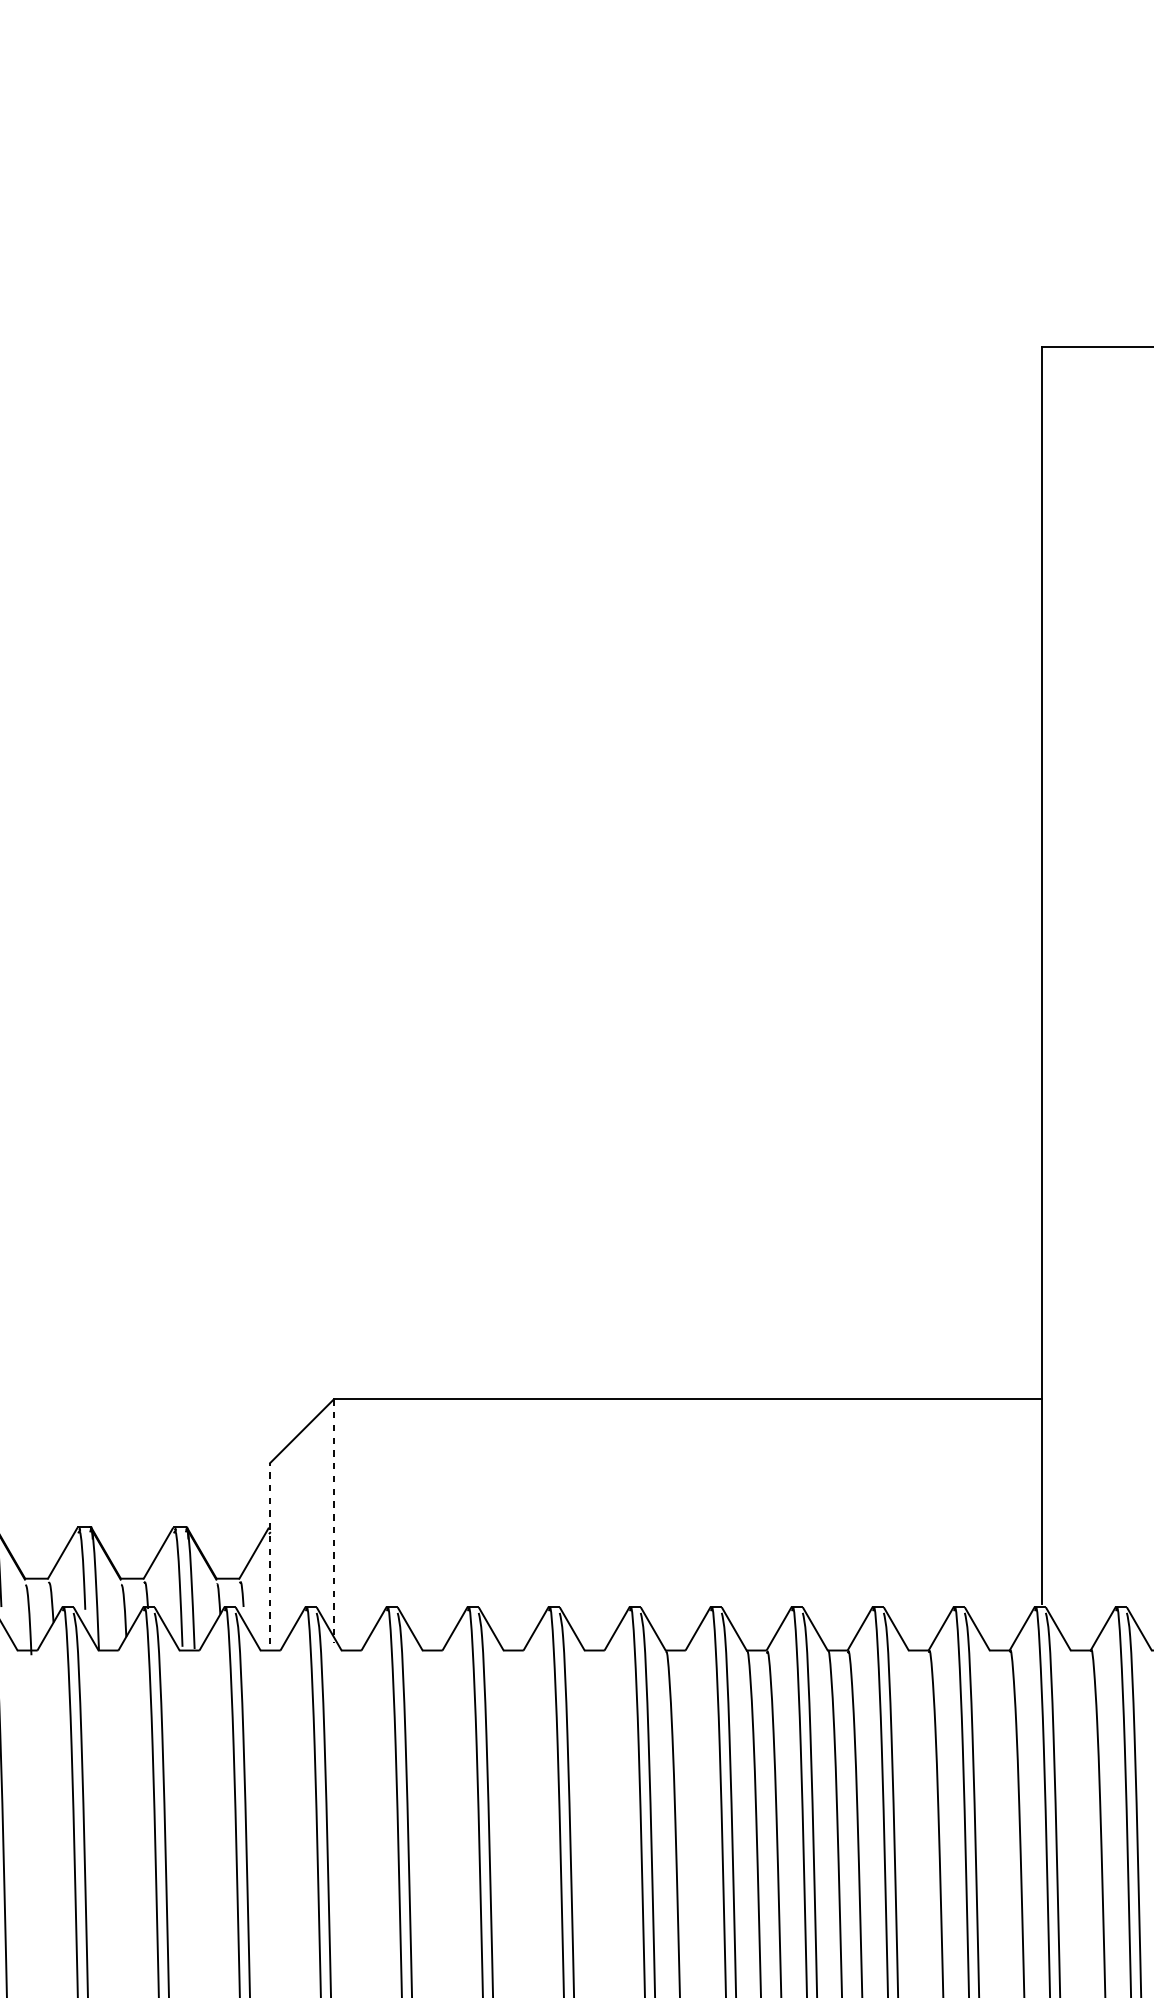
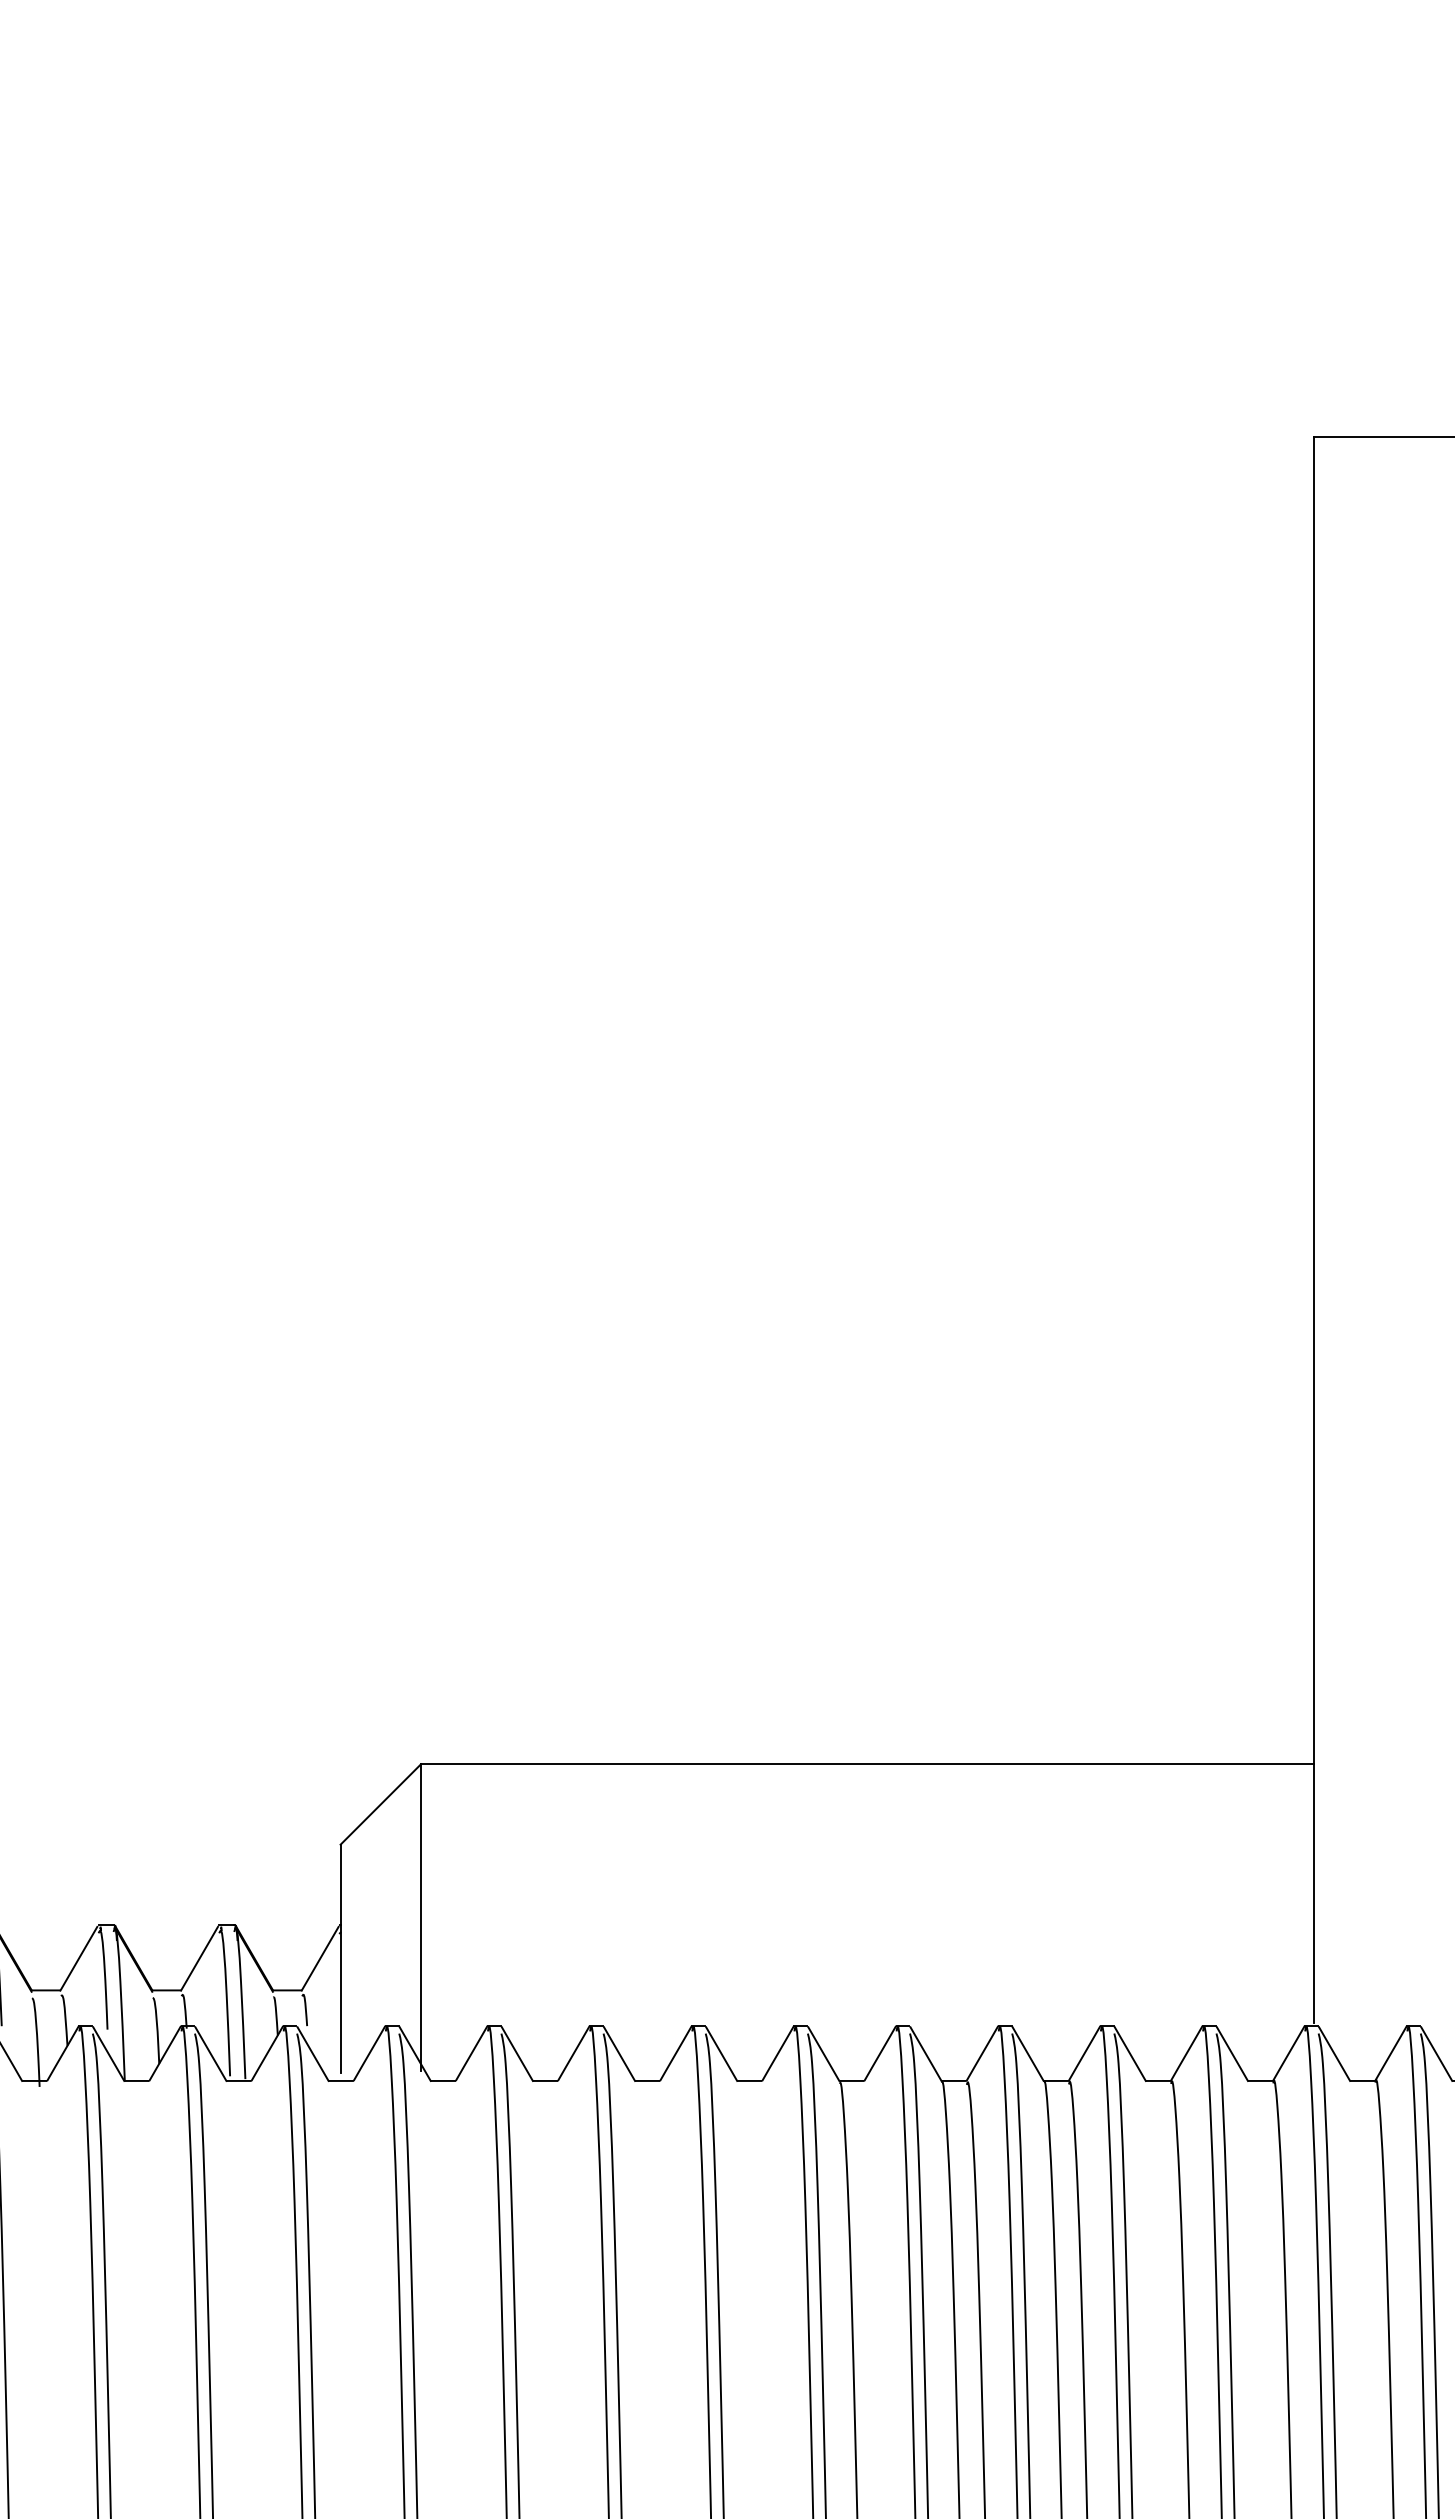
line: (334, 1521) -> (421, 1918), dashed -> solid
line: (270, 1553) -> (340, 1958), dashed -> solid

